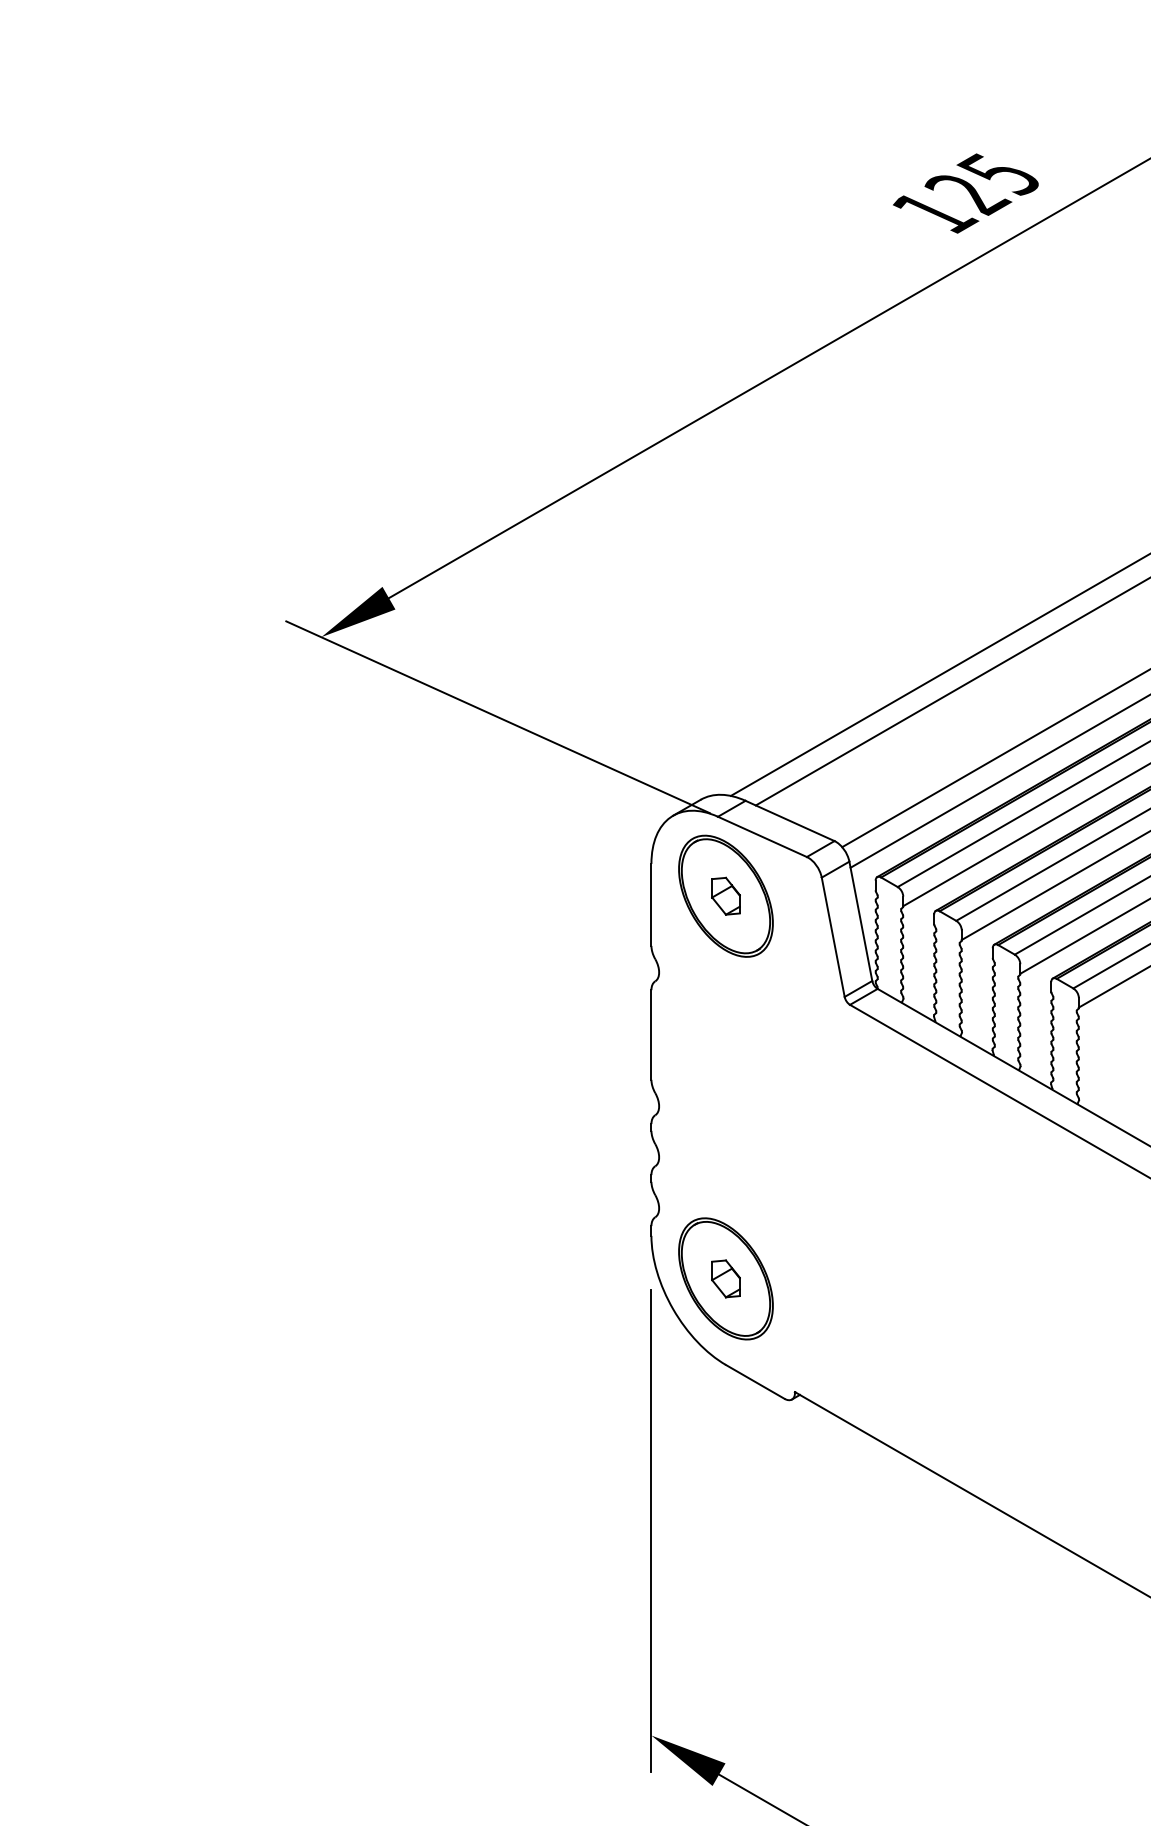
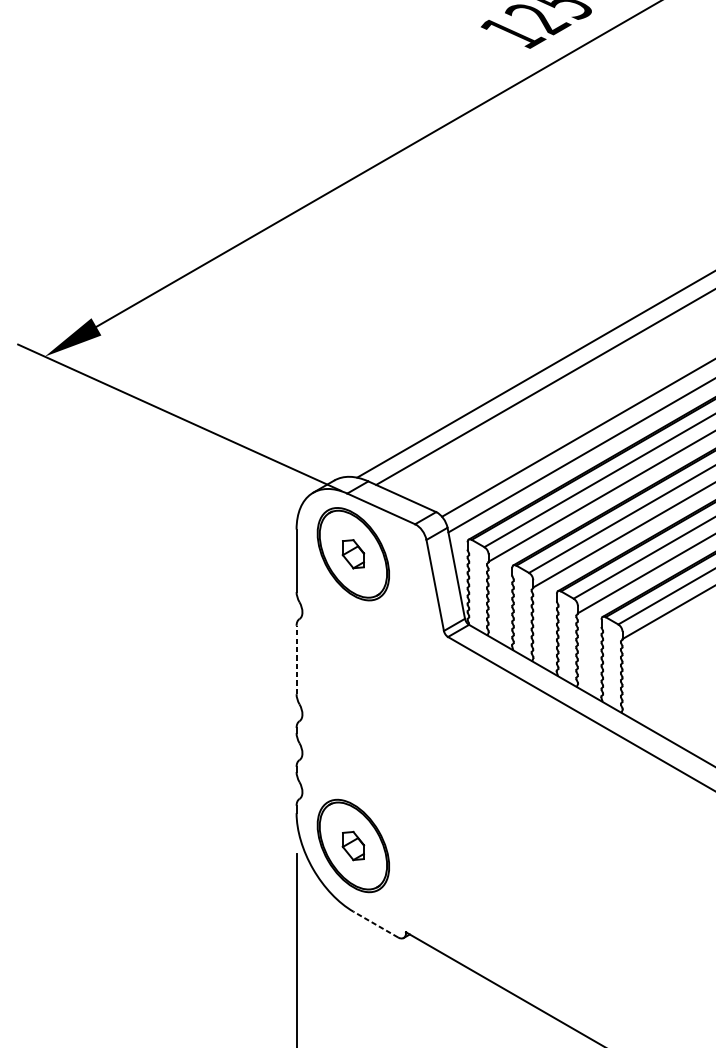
line: (651, 1035) -> (296, 660), solid -> dashed
line: (755, 1381) -> (375, 924), solid -> dashed

